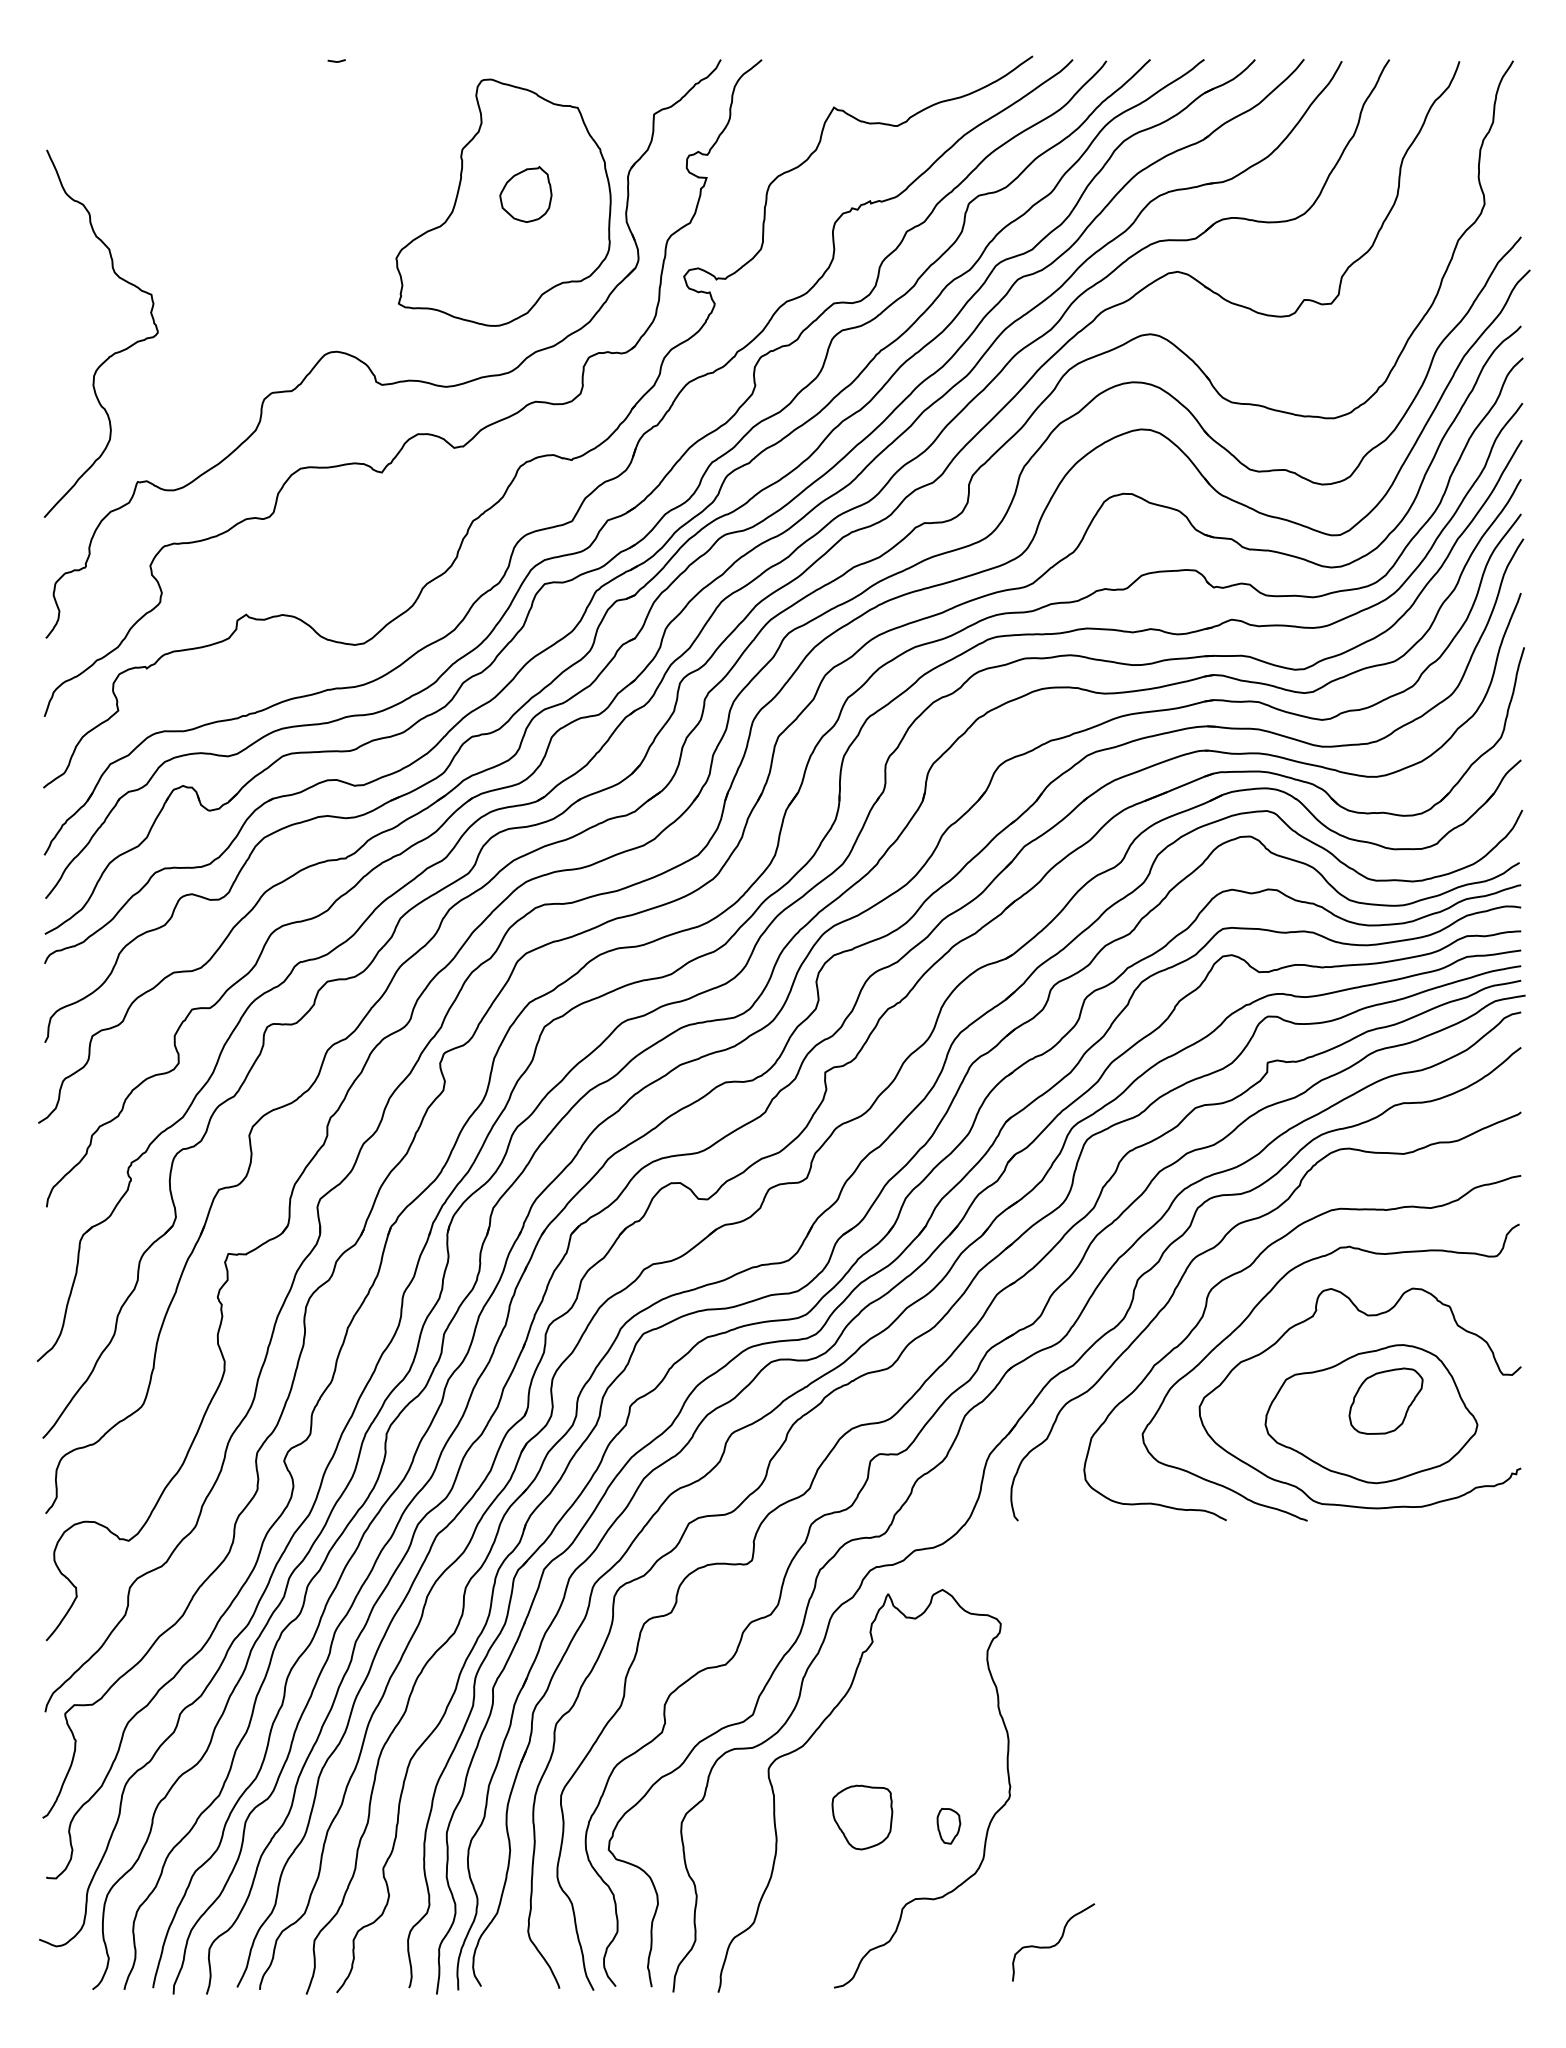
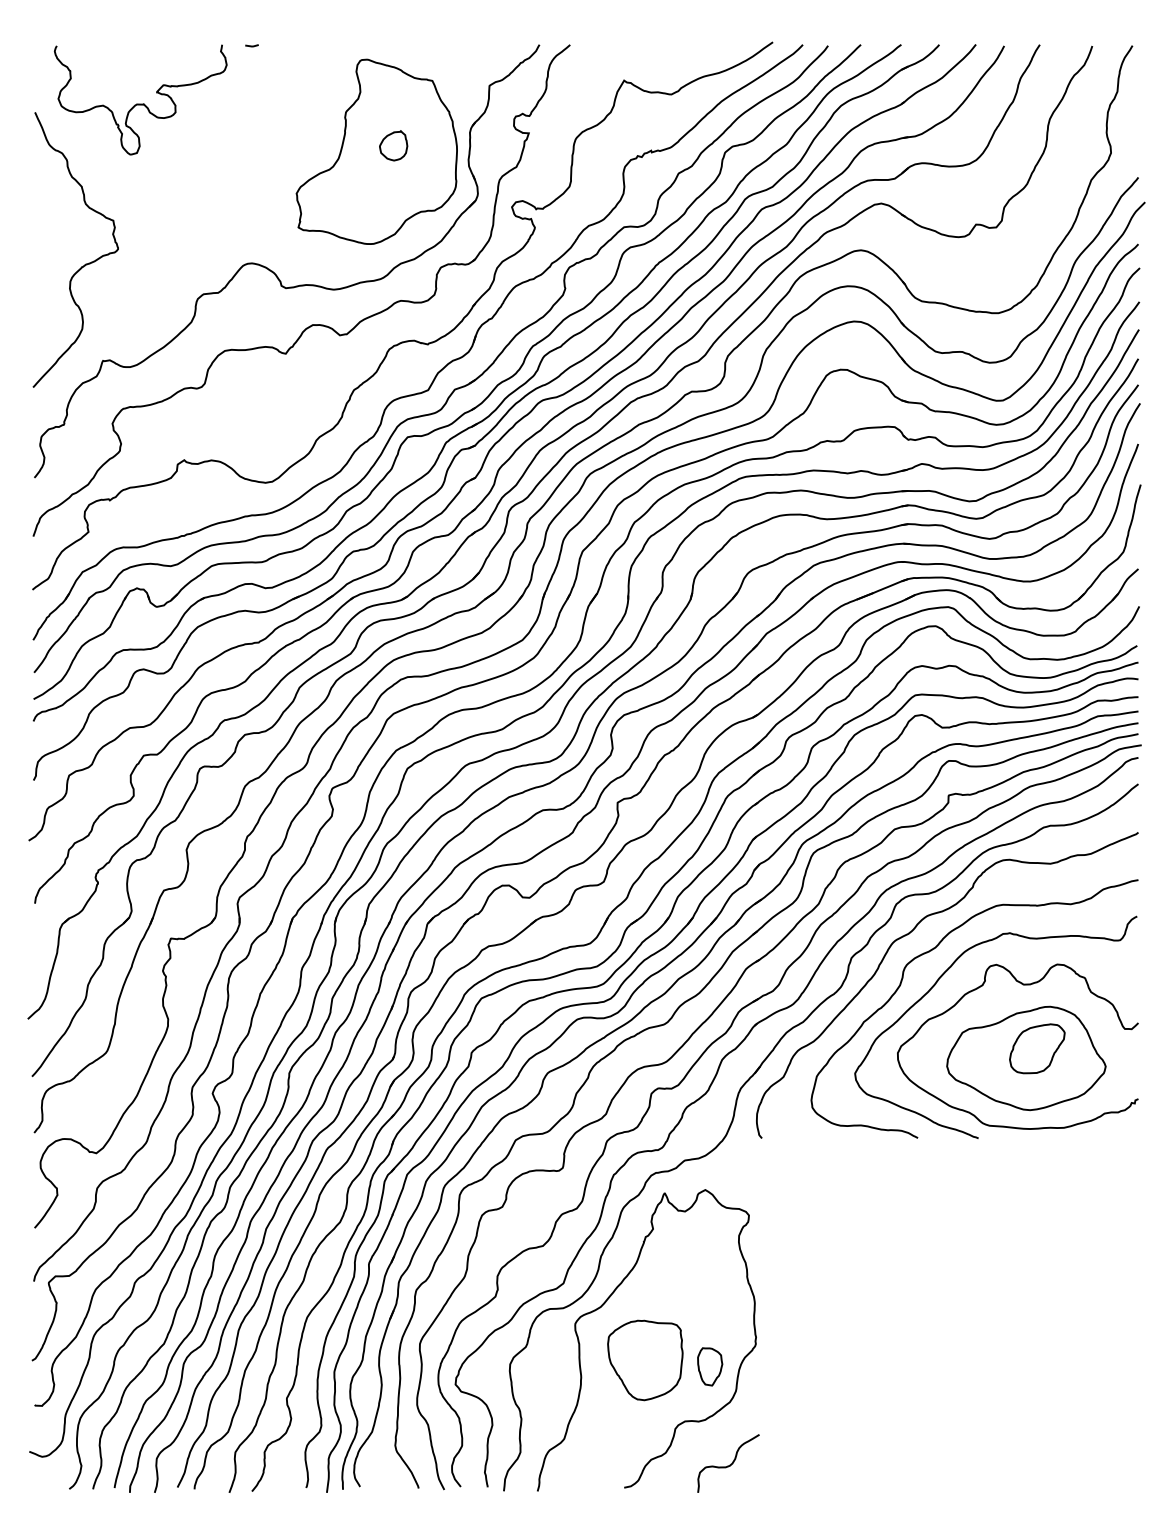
curve: (187, 138) -> (140, 103), added
part: (525, 194) -> (393, 145), size x0.71
part: (862, 1817) -> (645, 1360), size x1.67
part: (948, 1826) -> (709, 1367), size x1.43
curve: (1055, 1943) -> (730, 1464), moved

